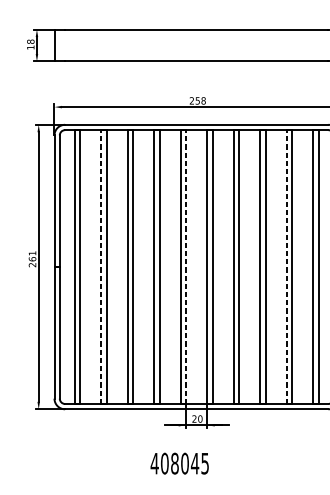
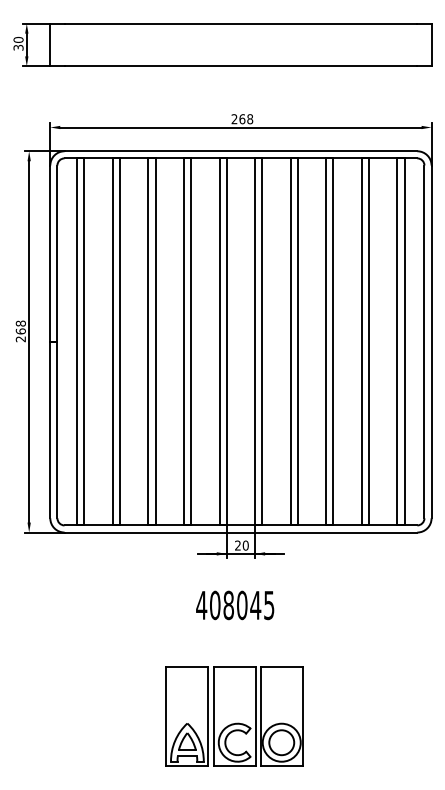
text: (30, 44) -> (18, 43), 18 -> 30
text: (197, 101) -> (242, 119), 258 -> 268
text: (32, 253) -> (20, 323), 261 -> 268
line: (100, 266) -> (112, 341), dashed -> solid
line: (185, 266) -> (226, 341), dashed -> solid
line: (286, 266) -> (361, 341), dashed -> solid
text: (179, 463) -> (235, 605), moved

